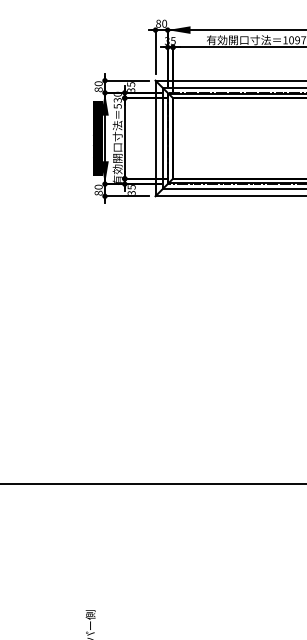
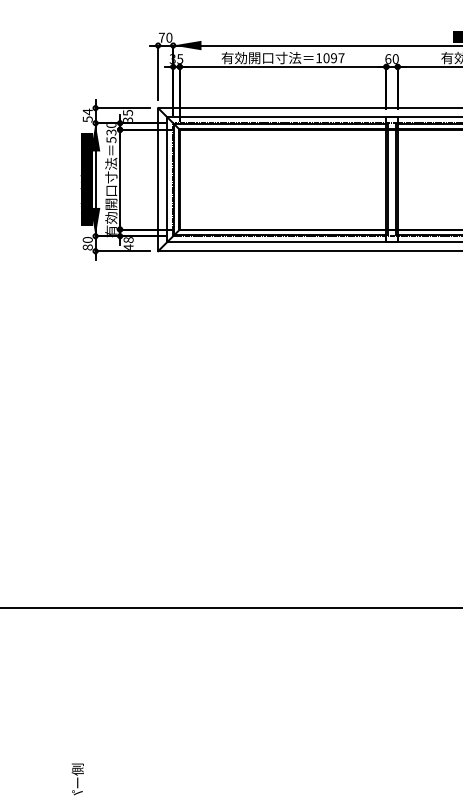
text: (158, 23) -> (161, 37), 80 -> 70
text: (98, 86) -> (87, 115), 80 -> 54
text: (131, 190) -> (128, 243), 35 -> 48

